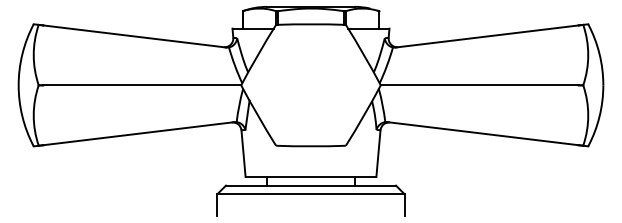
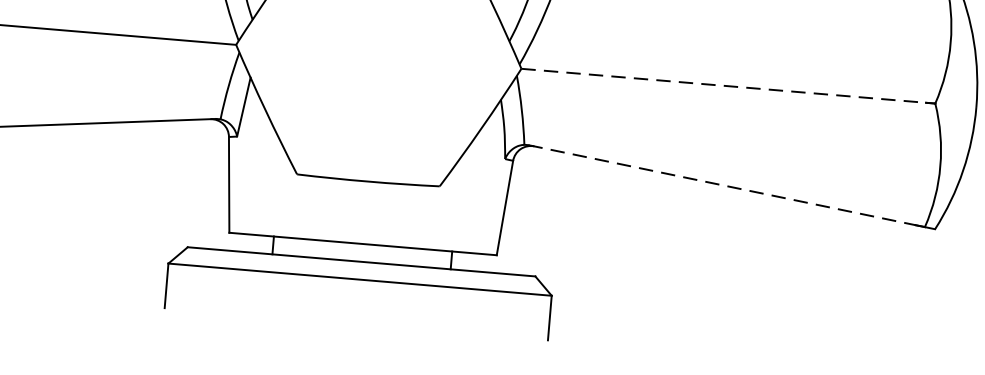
line: (479, 85) -> (723, 86), solid -> dashed
line: (483, 133) -> (723, 184), solid -> dashed

